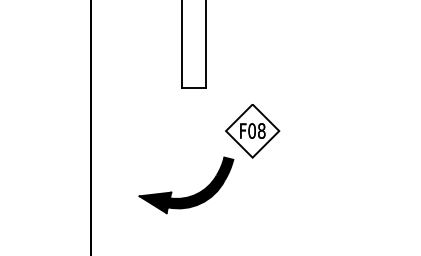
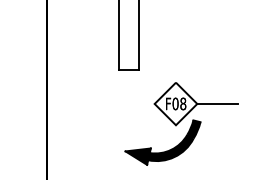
line: (304, 131) -> (217, 104), added
part: (190, 195) -> (166, 150), moved

